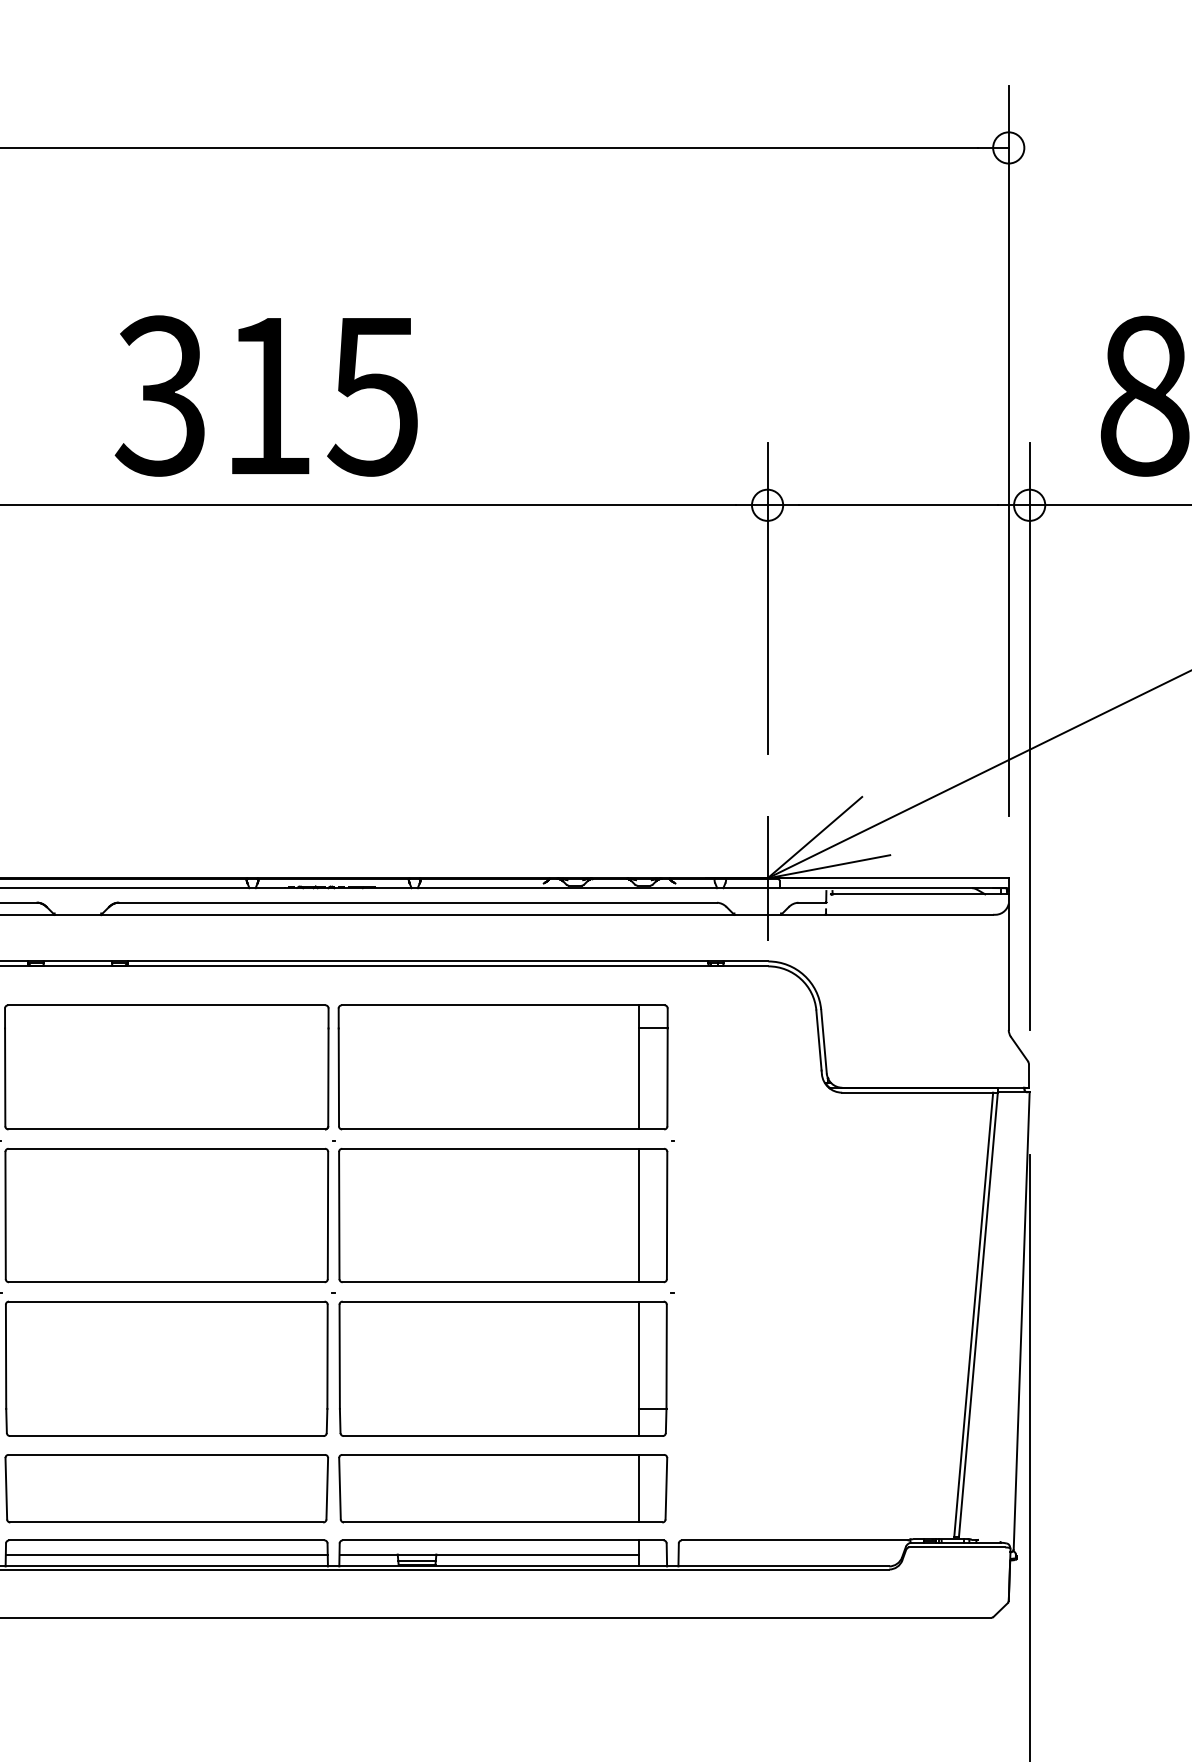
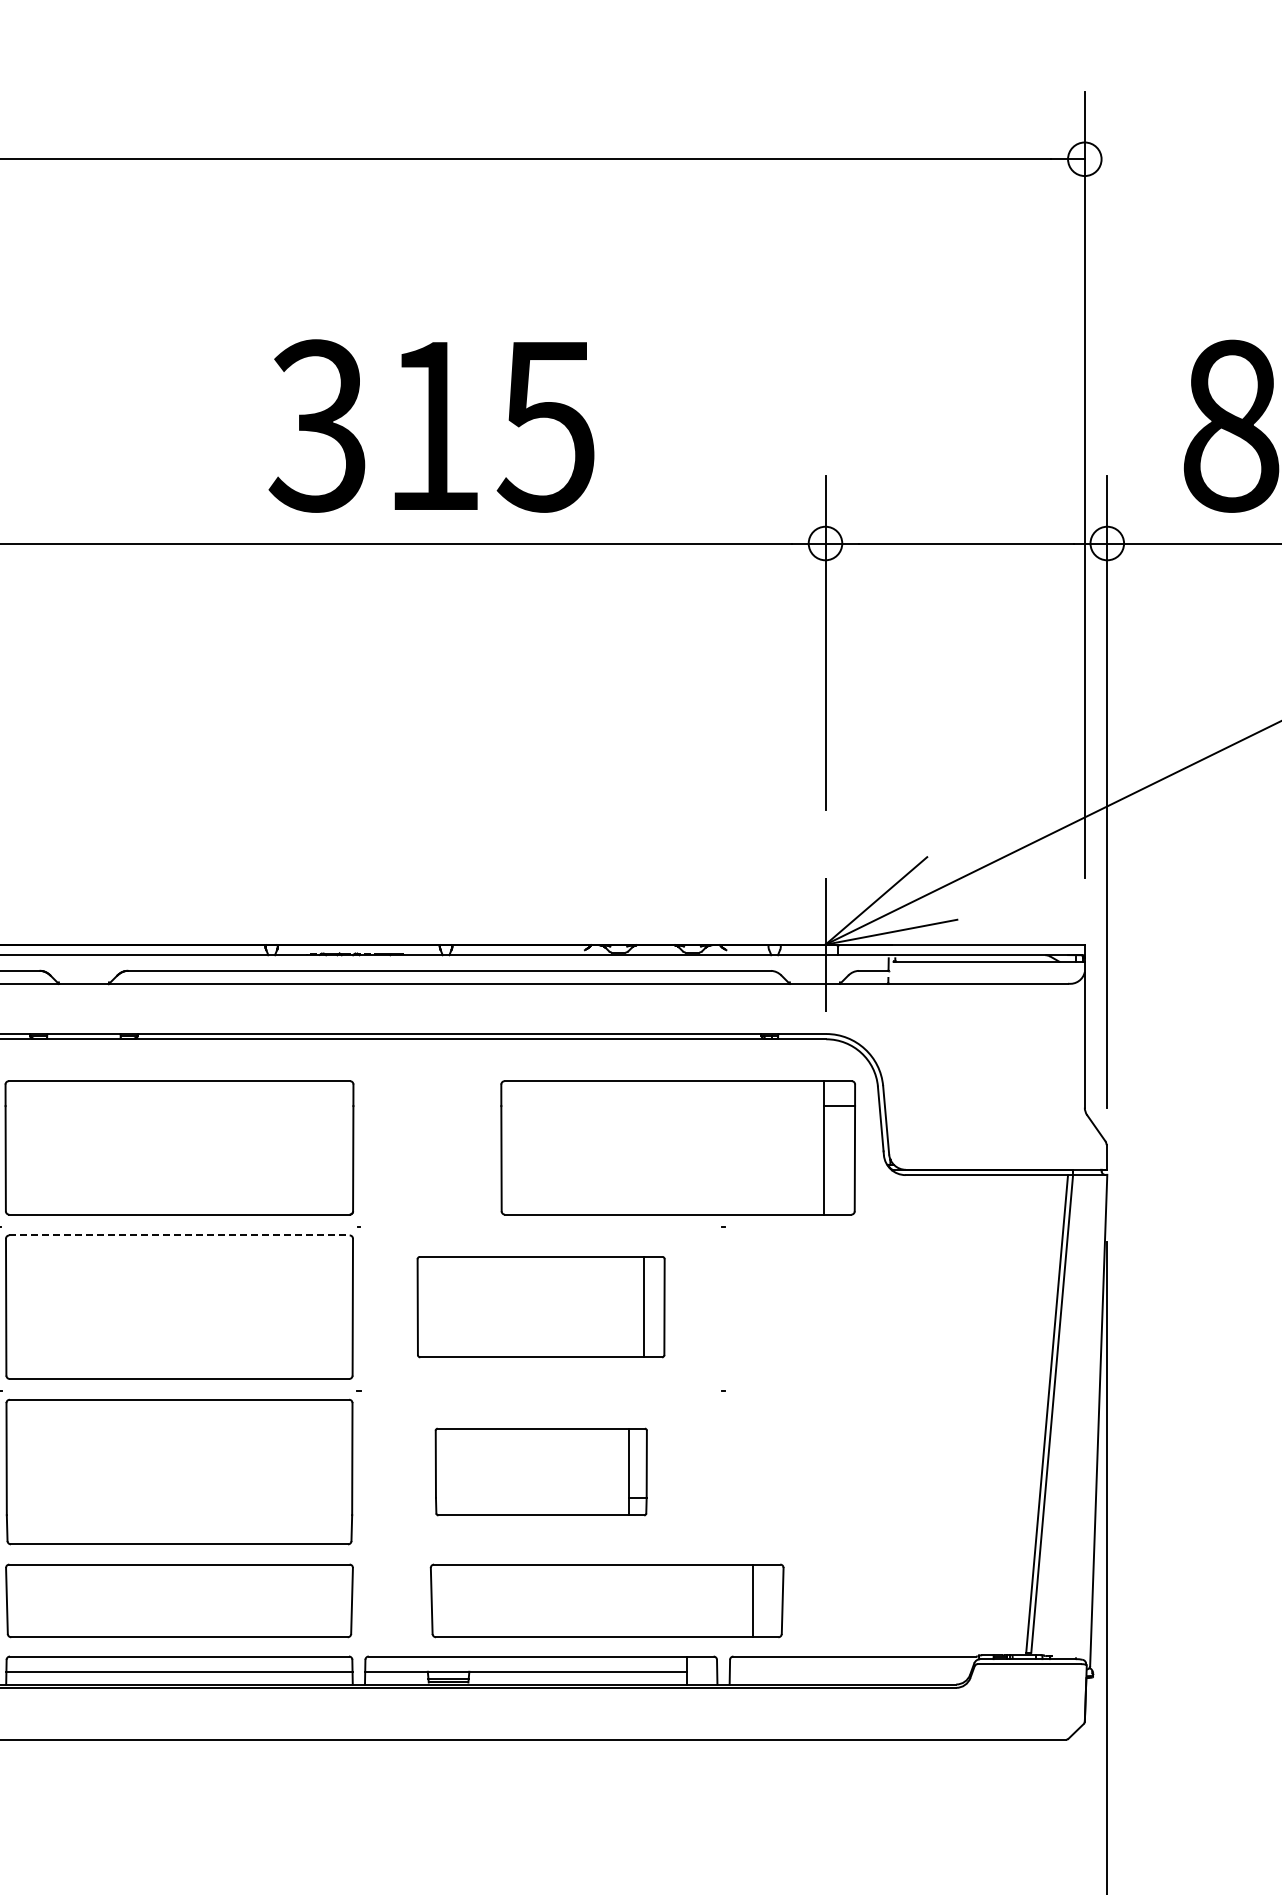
text: (266, 395) -> (431, 425), moved
part: (502, 1067) -> (677, 1147), moved
line: (167, 1148) -> (180, 1235), solid -> dashed
part: (502, 1214) -> (540, 1306), size x0.7
part: (503, 1368) -> (541, 1471), size x0.6
part: (502, 1488) -> (606, 1600), moved

